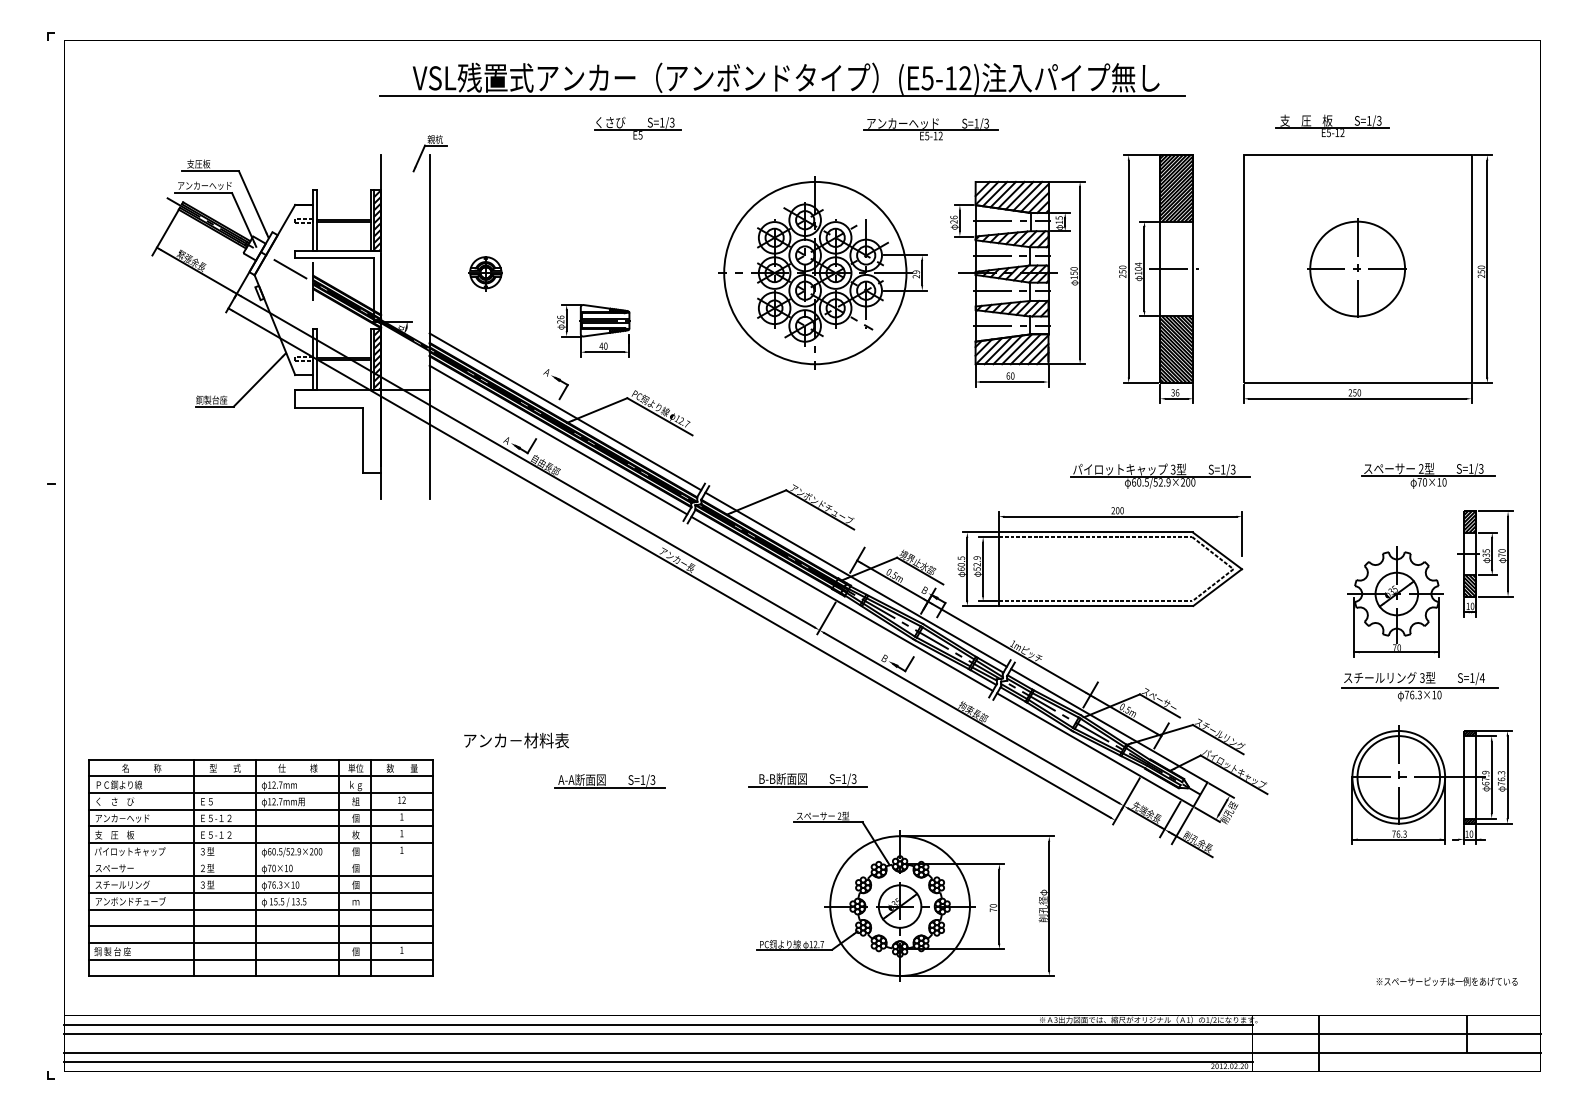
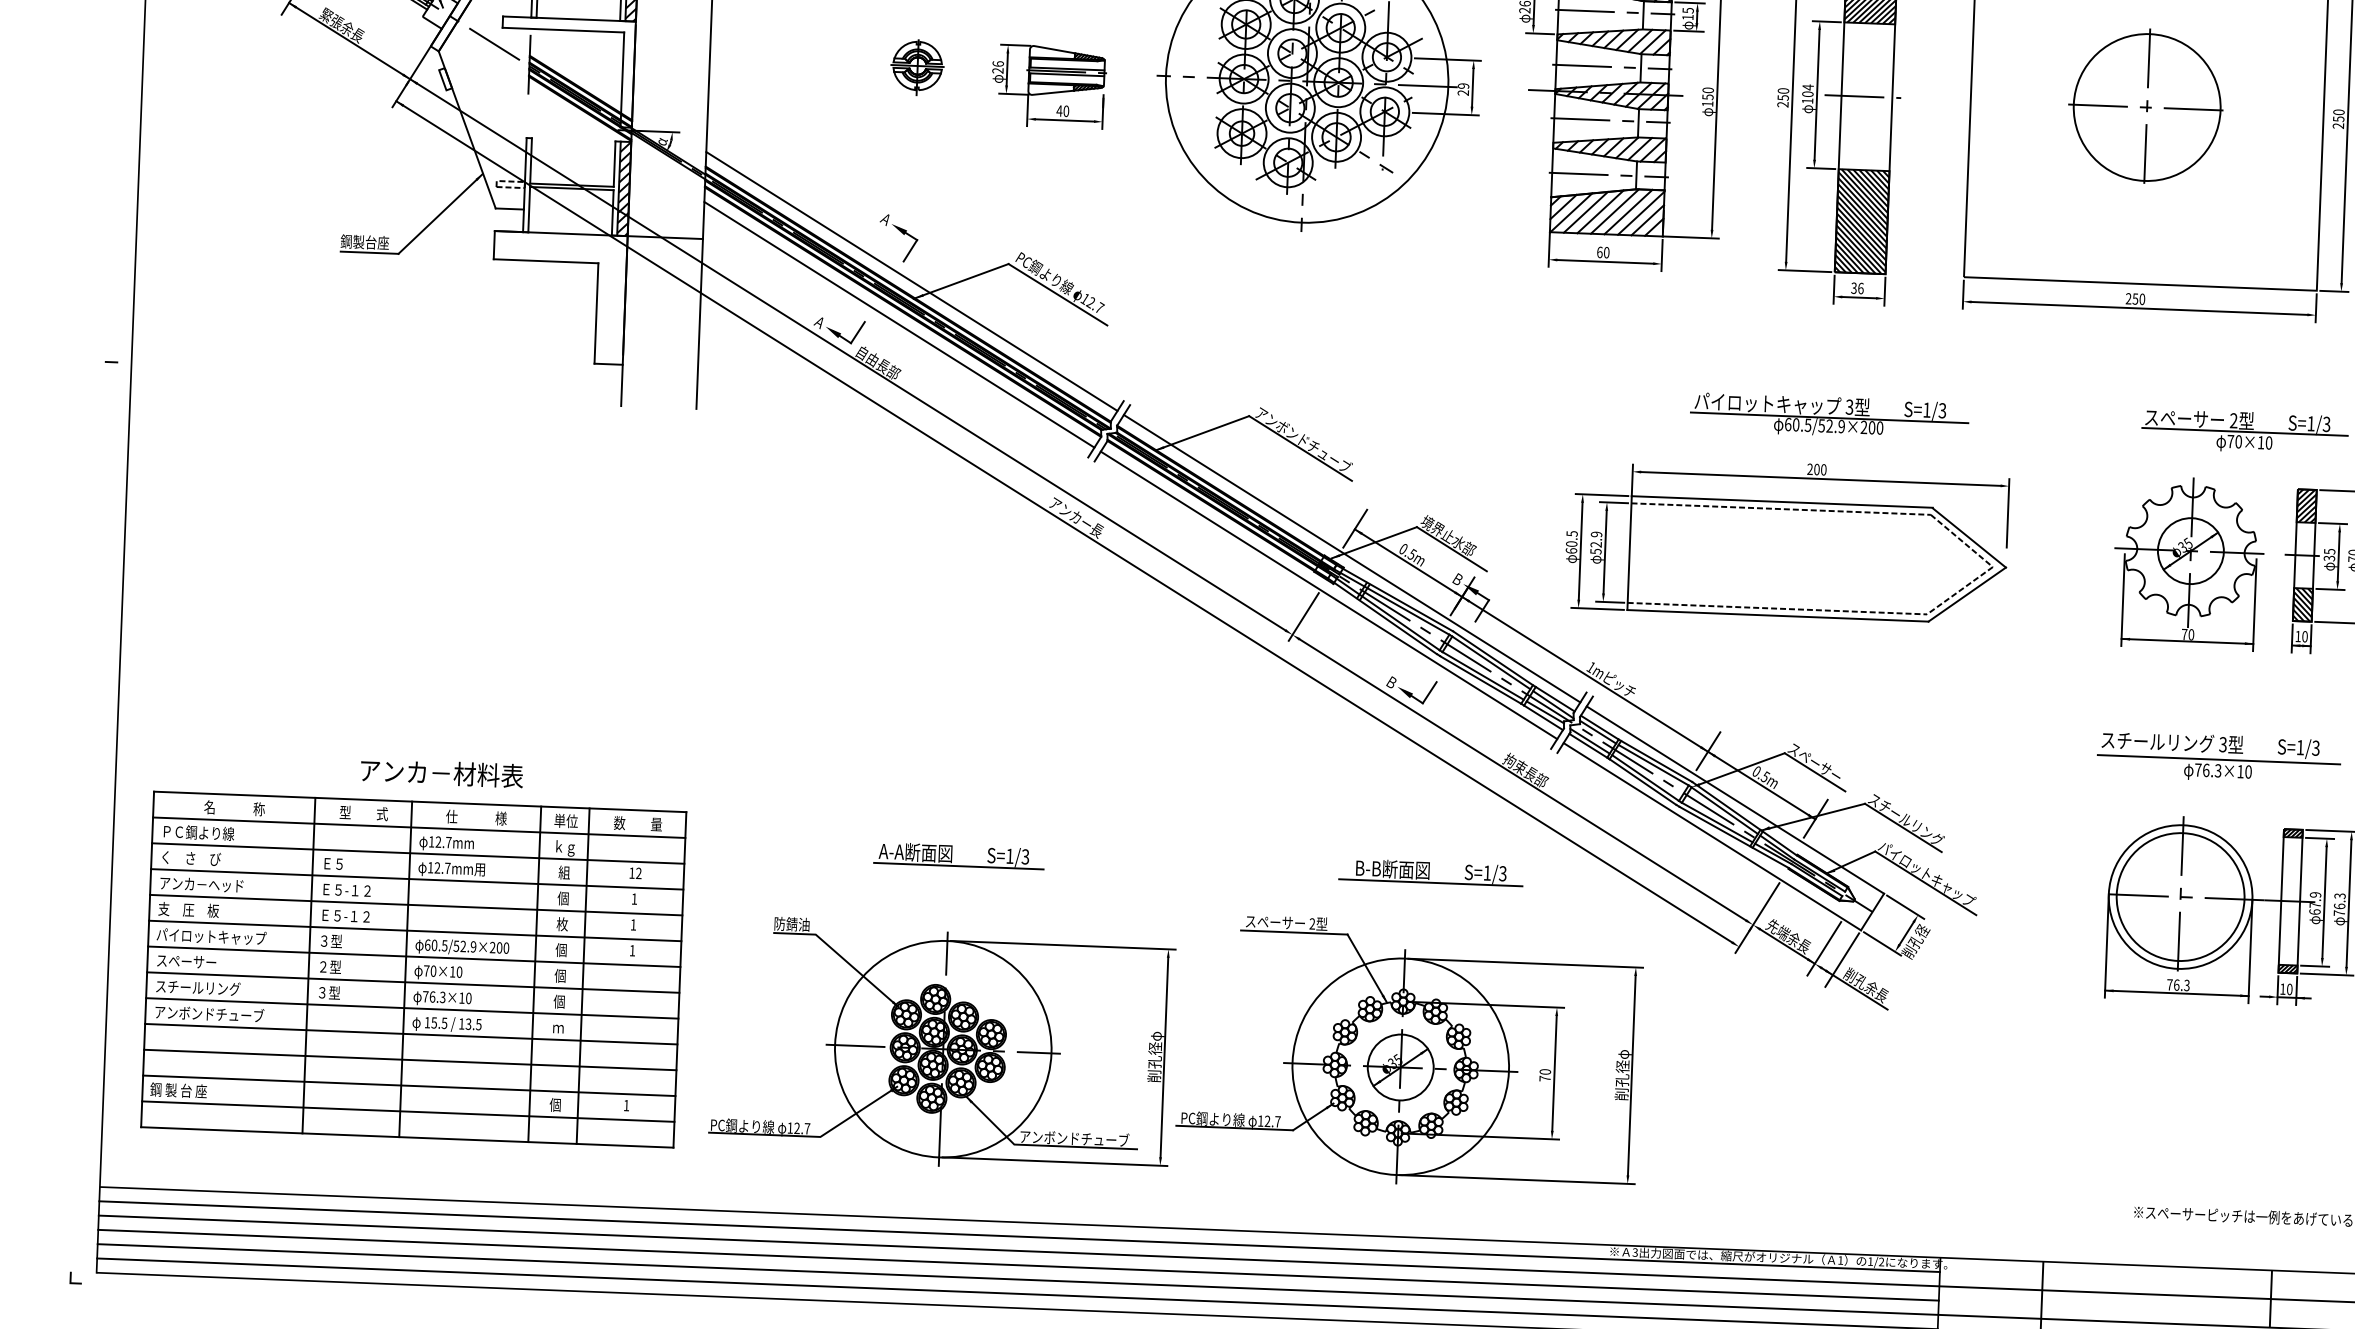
part: (485, 273) -> (917, 67), moved
part: (593, 330) -> (1048, 86), moved
part: (1100, 556) -> (1787, 539), moved
part: (1395, 601) -> (2188, 562), moved
text: (1481, 677) -> (2314, 747), S=1/4 -> S=1/3
text: (516, 740) -> (441, 773), moved
part: (807, 780) -> (1430, 873), moved
line: (261, 859) -> (414, 956), added
part: (603, 902) -> (941, 1043), added
line: (658, 1043) -> (1018, 1265), added

